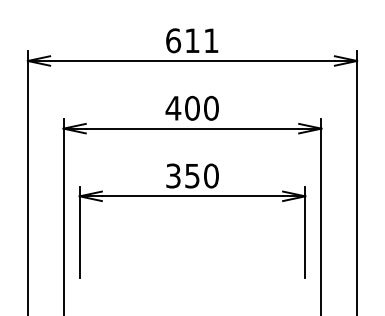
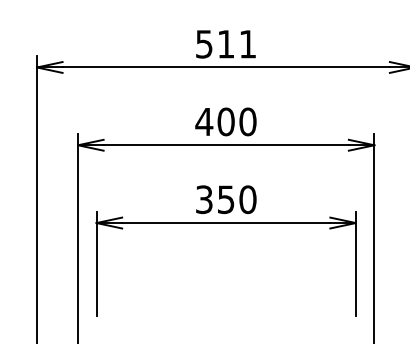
text: (173, 40) -> (204, 43), 611 -> 511

